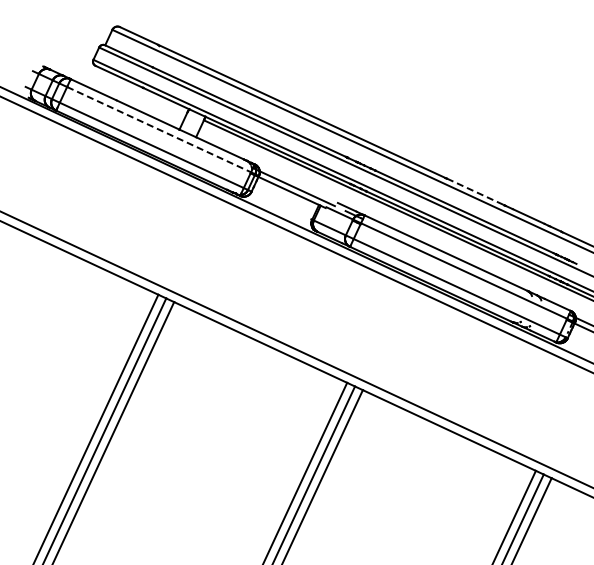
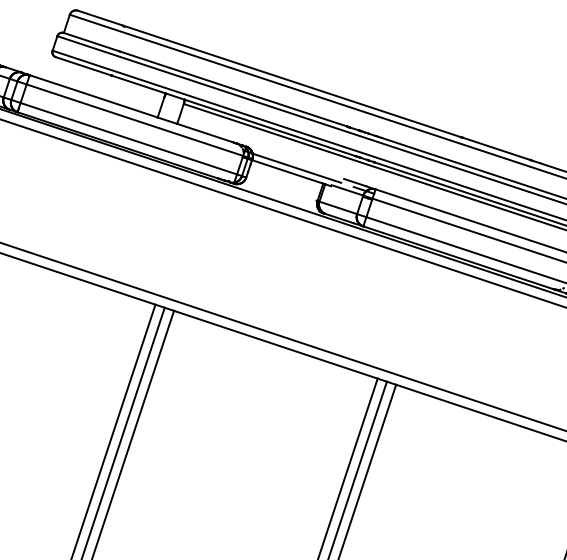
line: (159, 129) -> (135, 119), dashed -> solid
line: (475, 191) -> (496, 148), dashed -> solid

